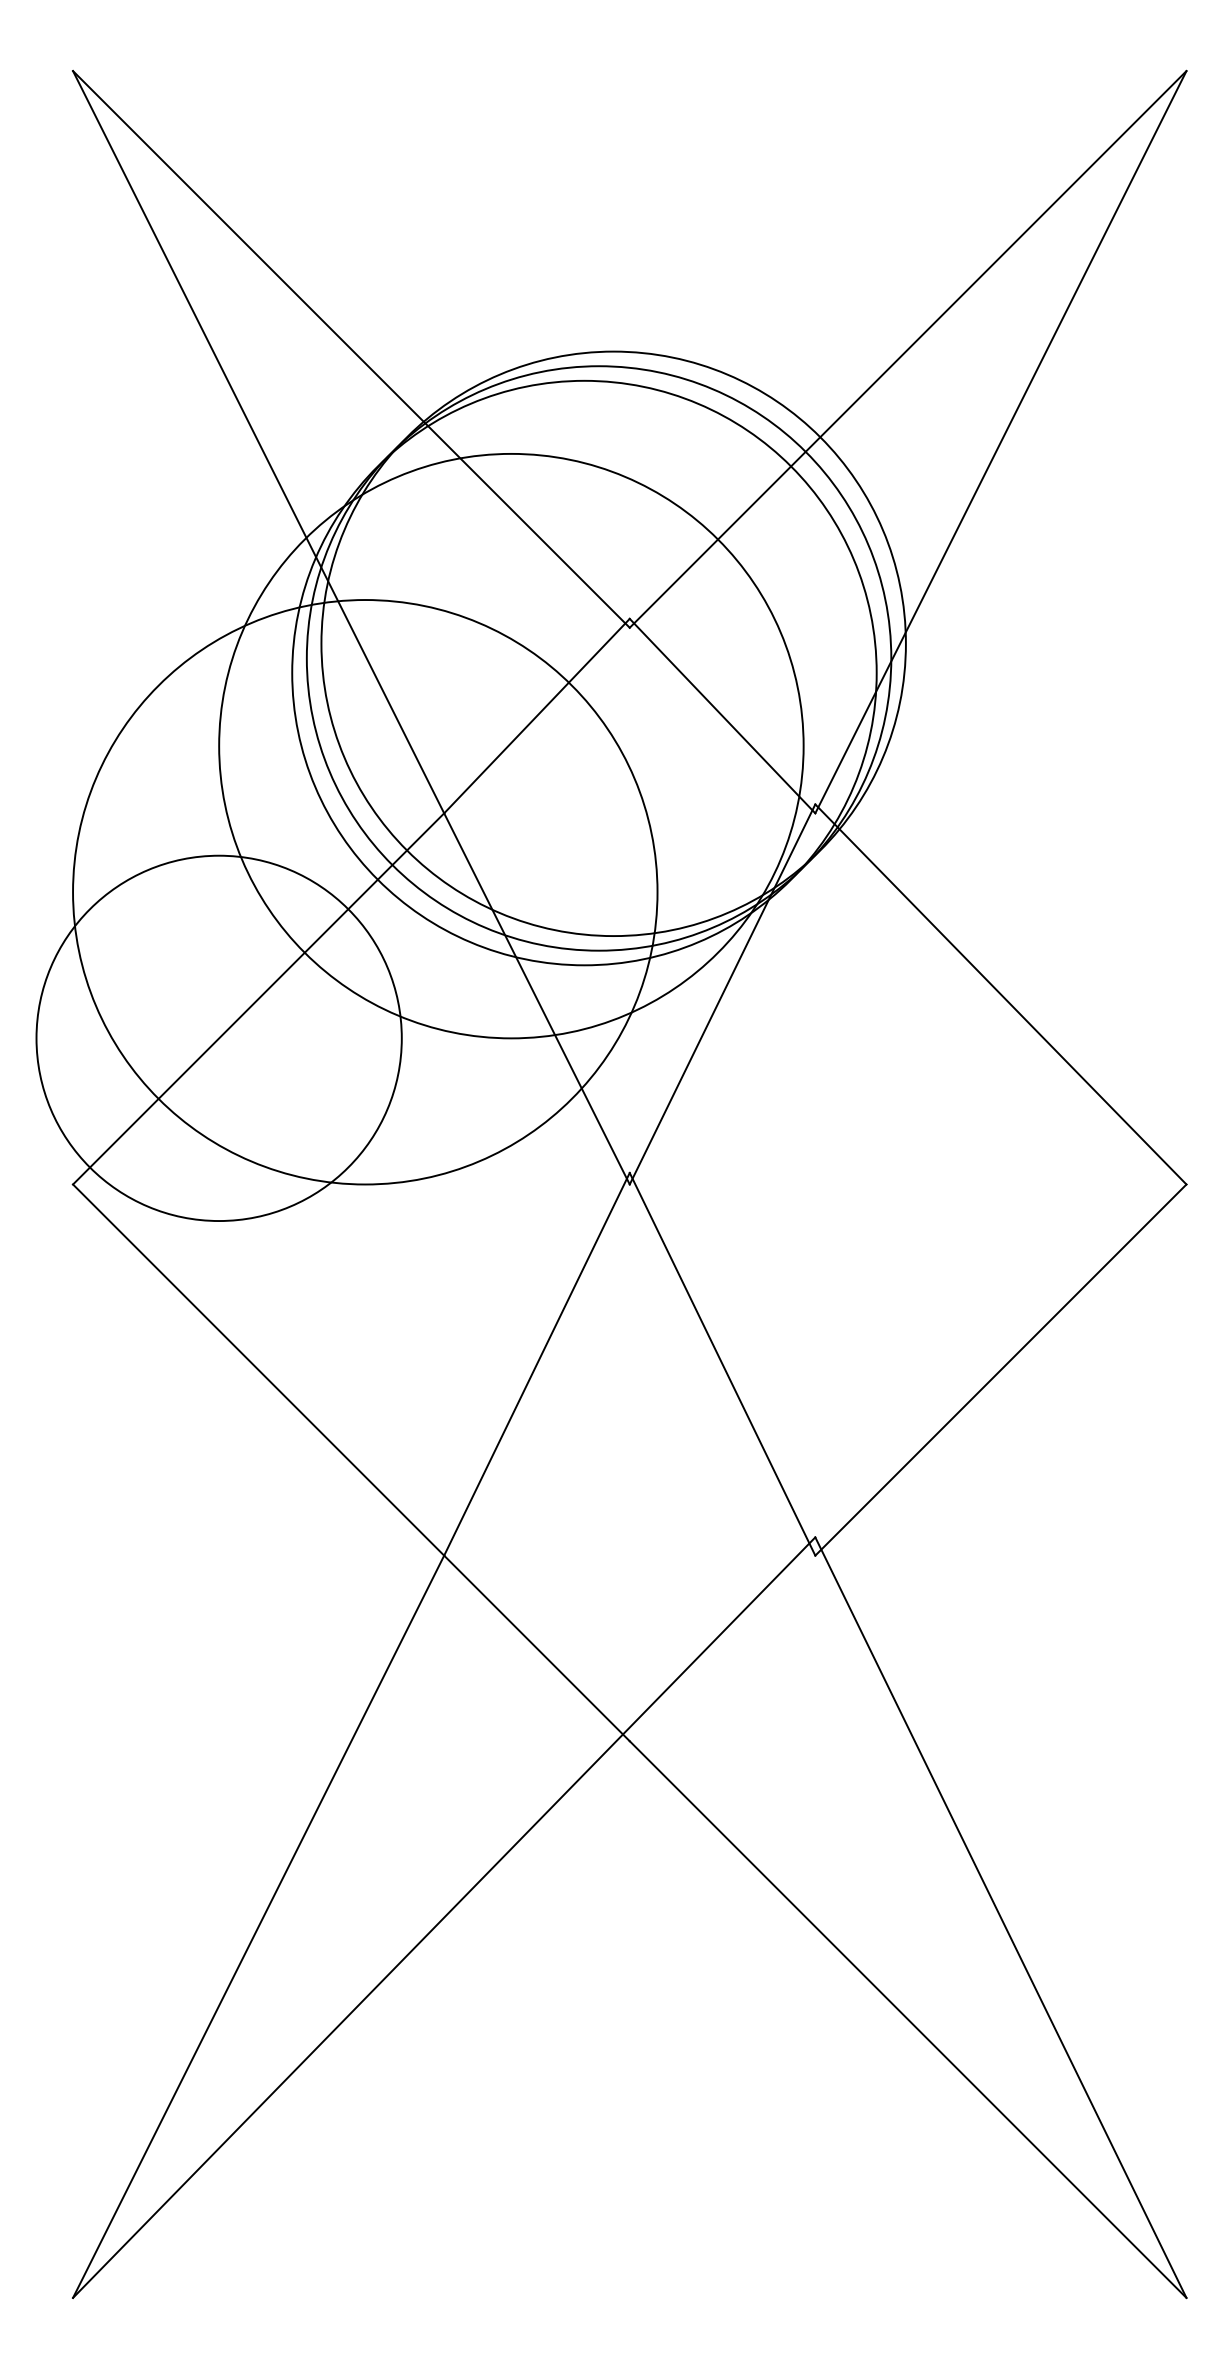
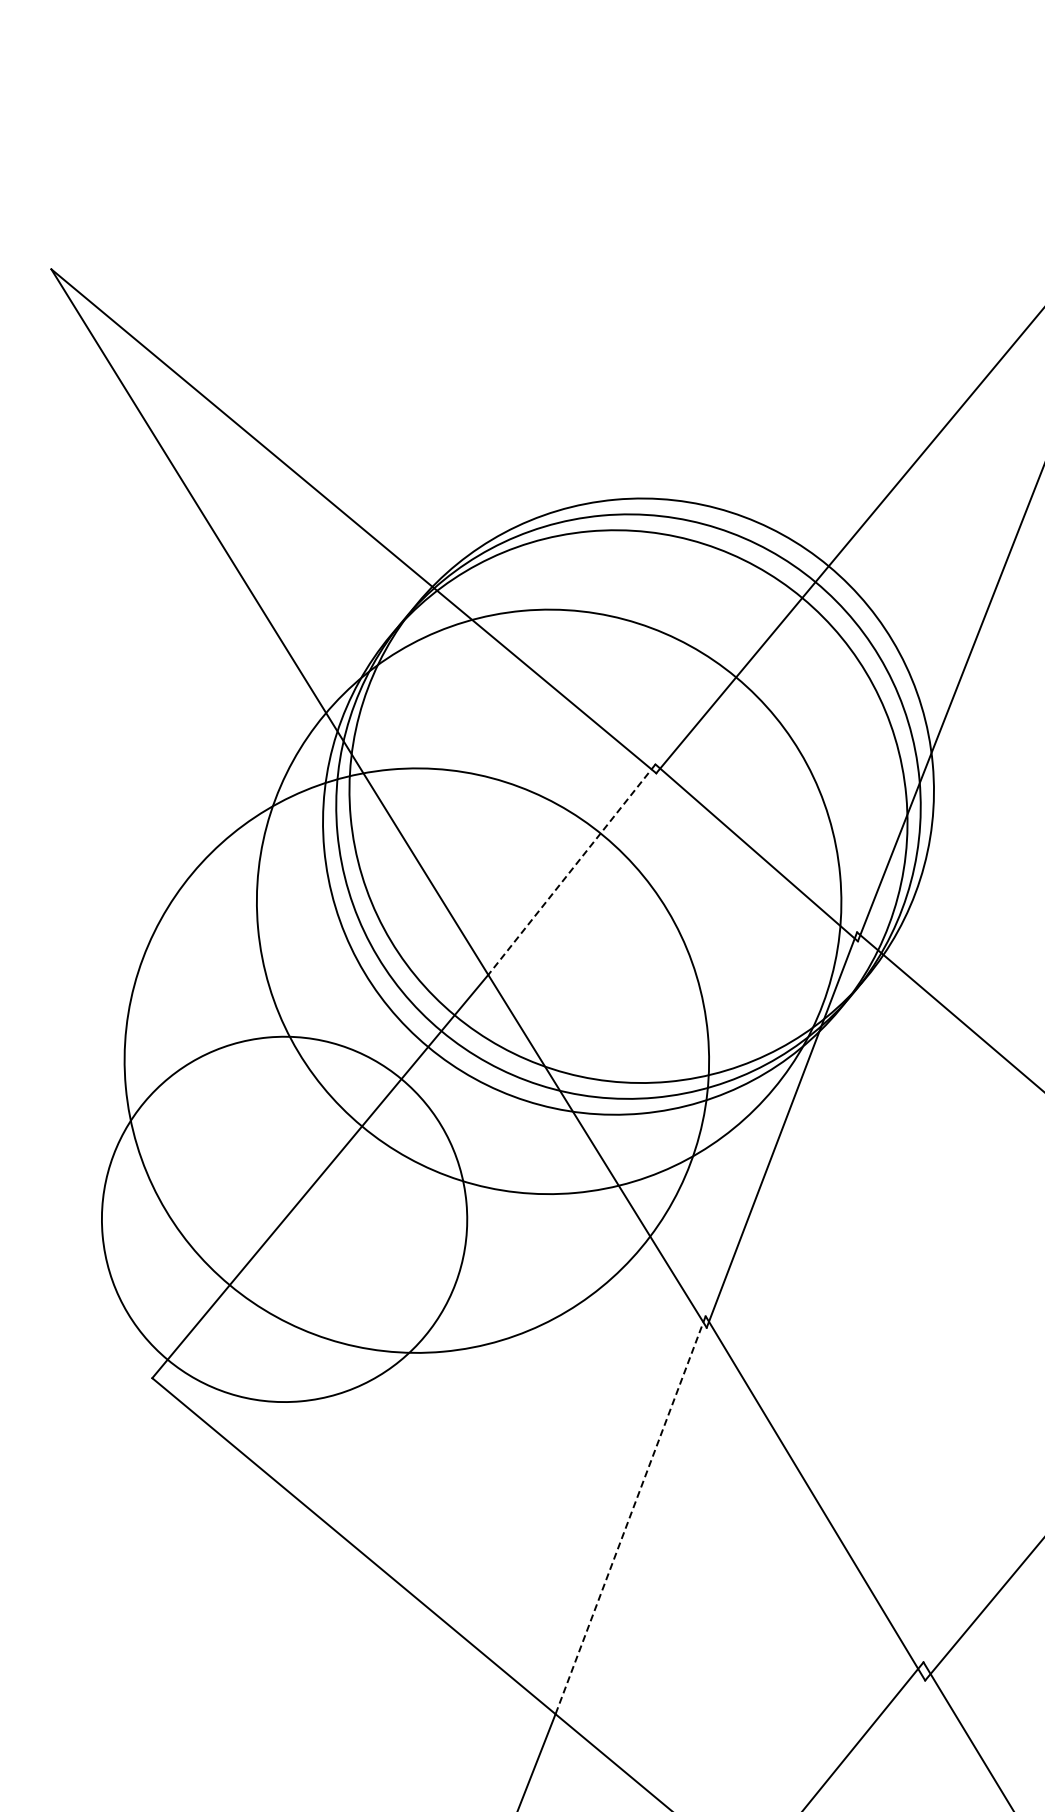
line: (536, 716) -> (571, 870), solid -> dashed
line: (536, 1364) -> (630, 1515), solid -> dashed

